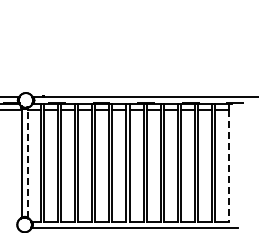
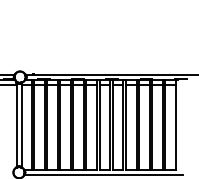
line: (27, 164) -> (21, 126), dashed -> solid
line: (229, 166) -> (176, 127), dashed -> solid

